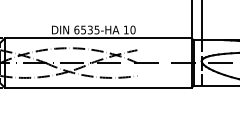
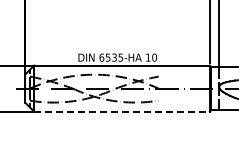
line: (98, 87) -> (122, 111), solid -> dashed

